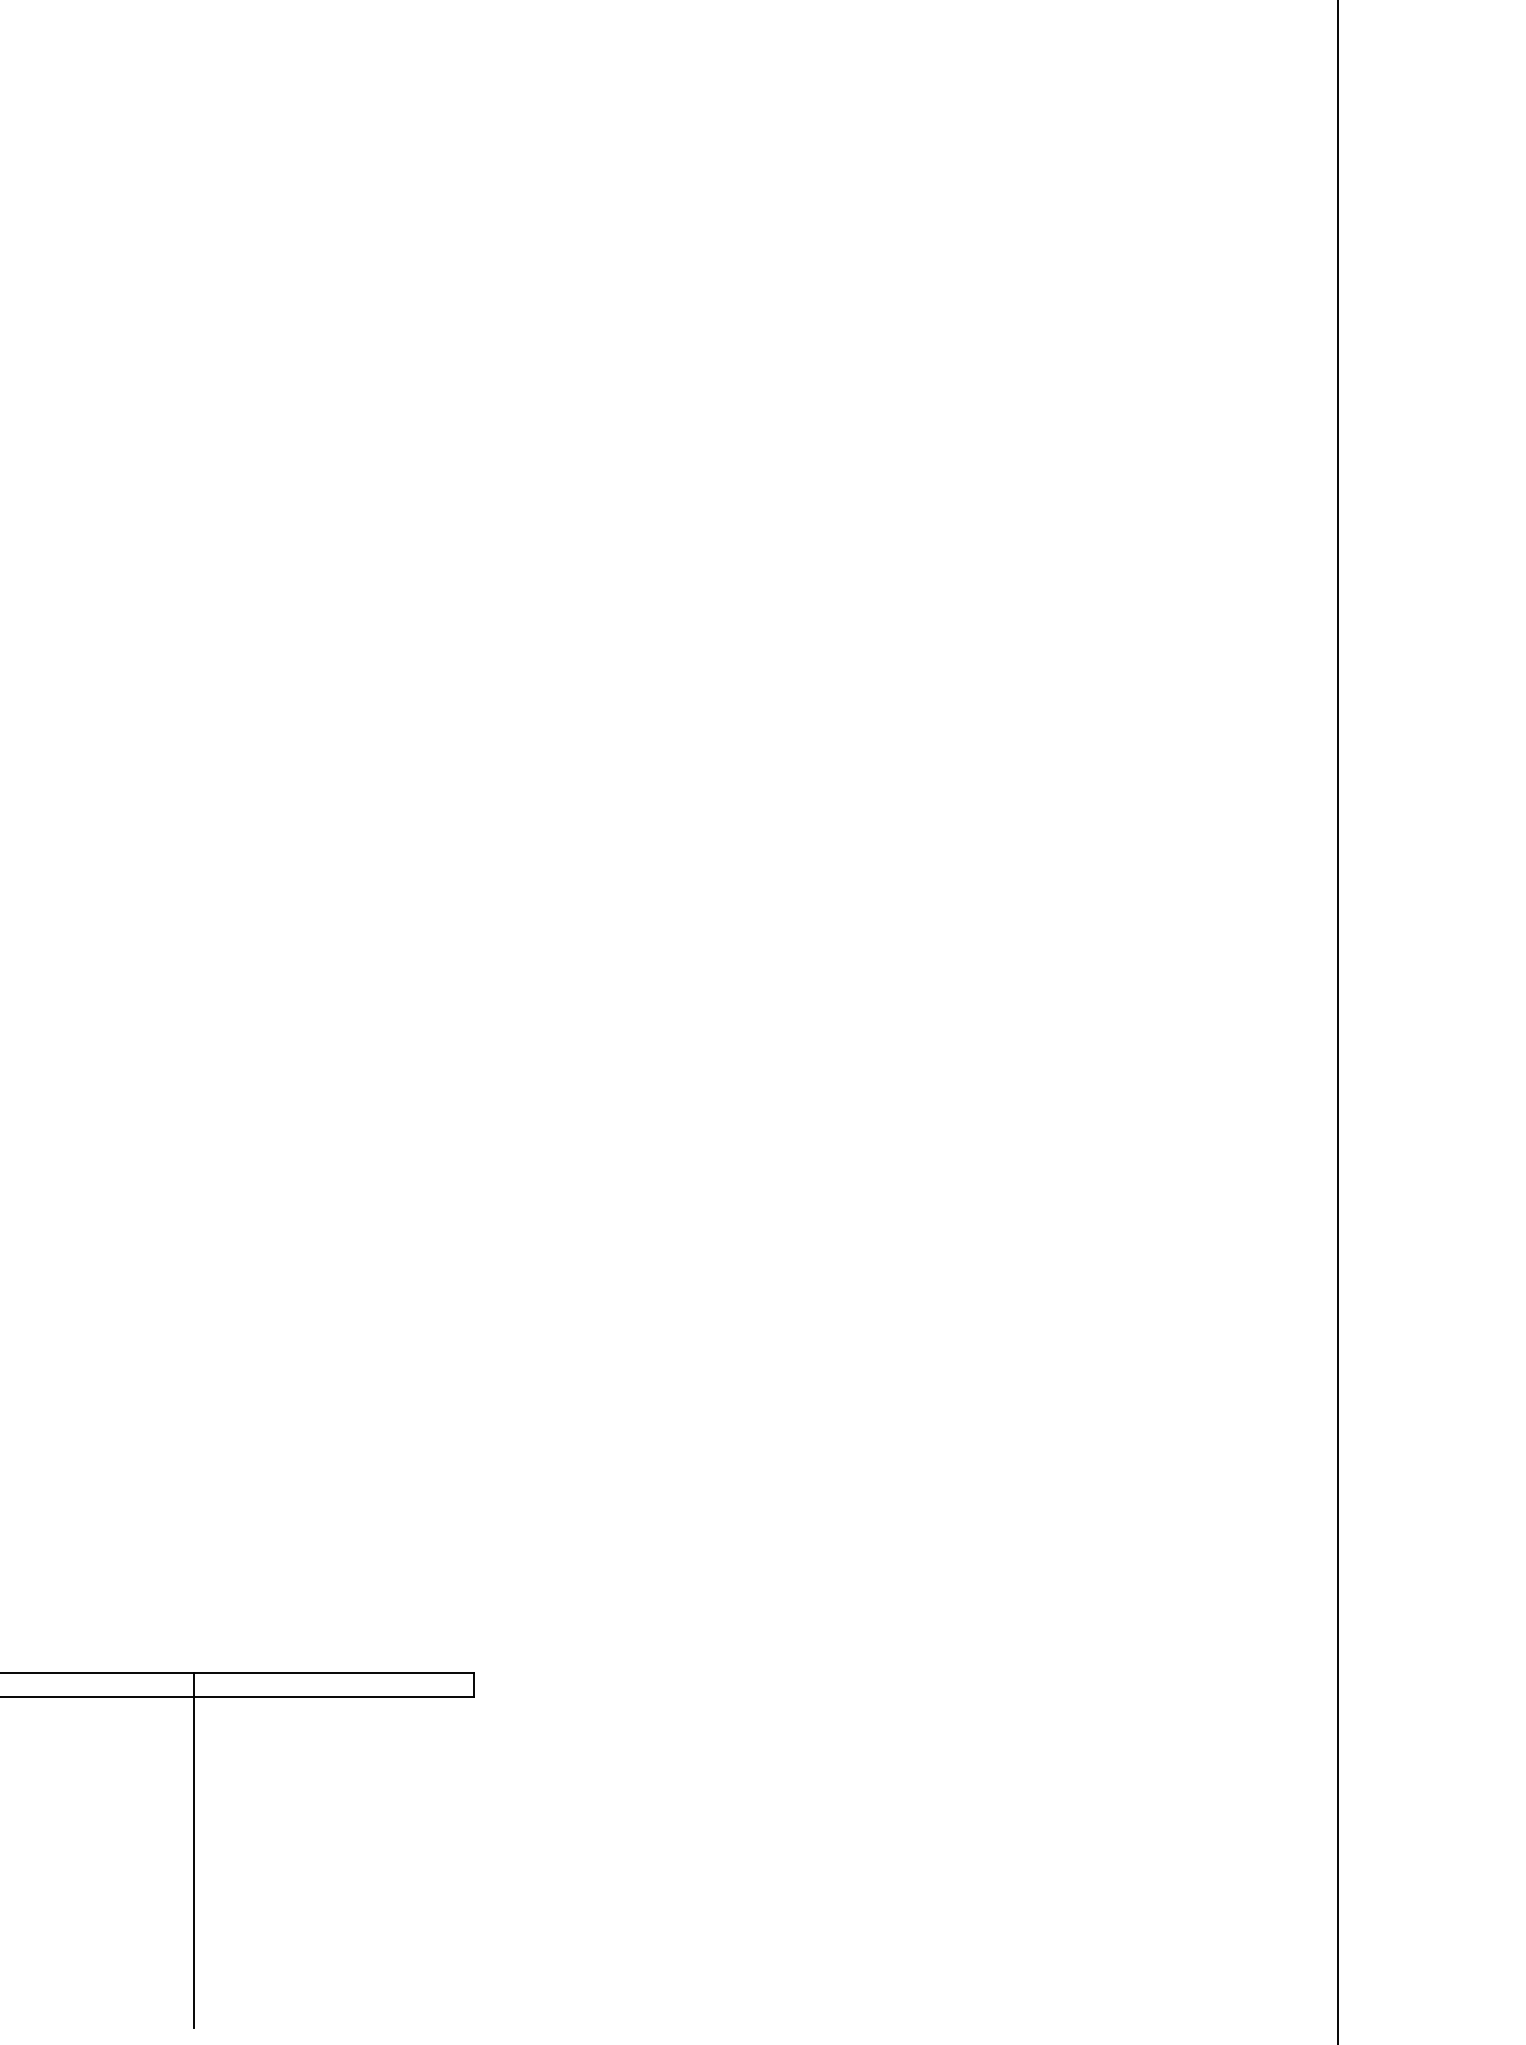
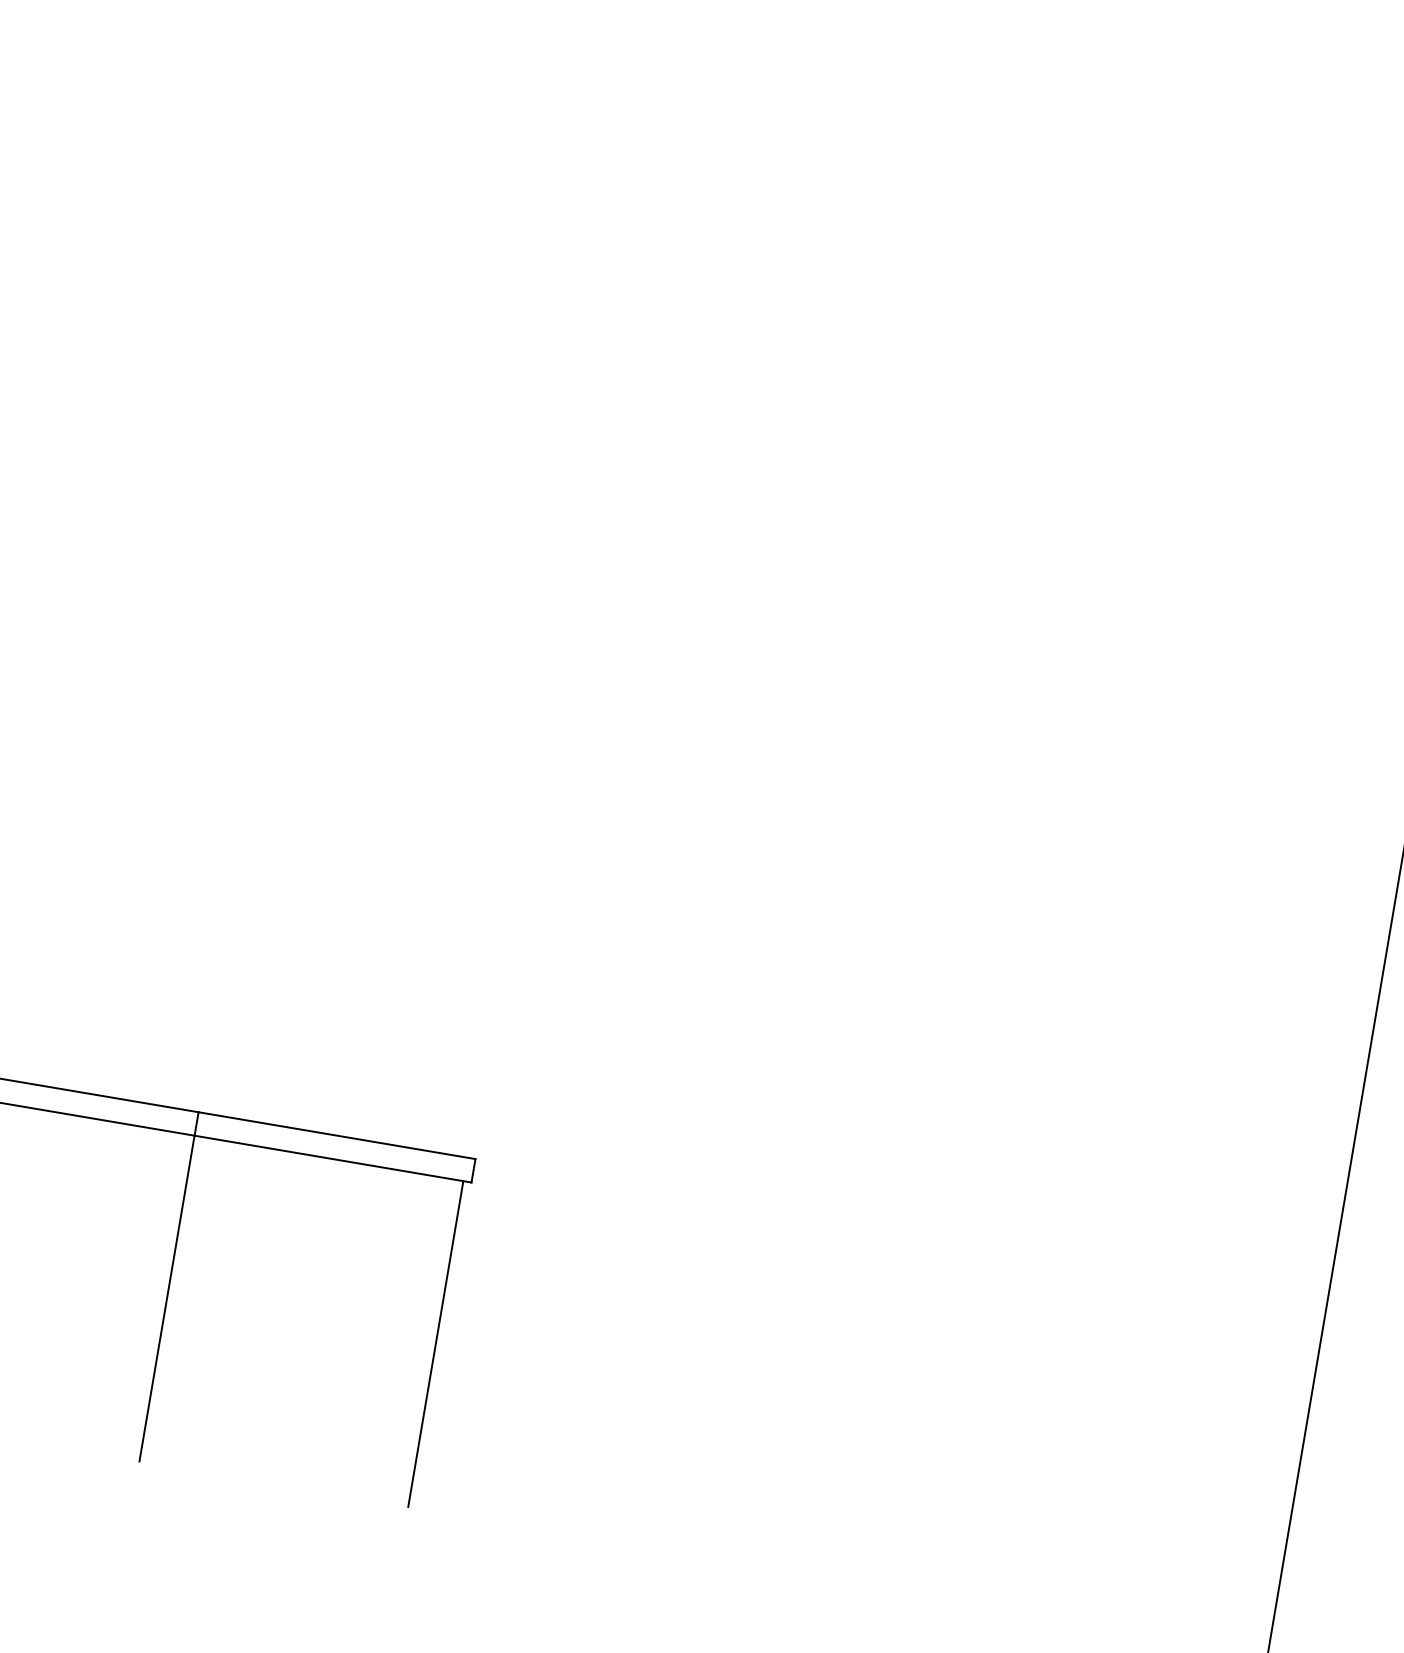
line: (466, 1862) -> (436, 1344), added

